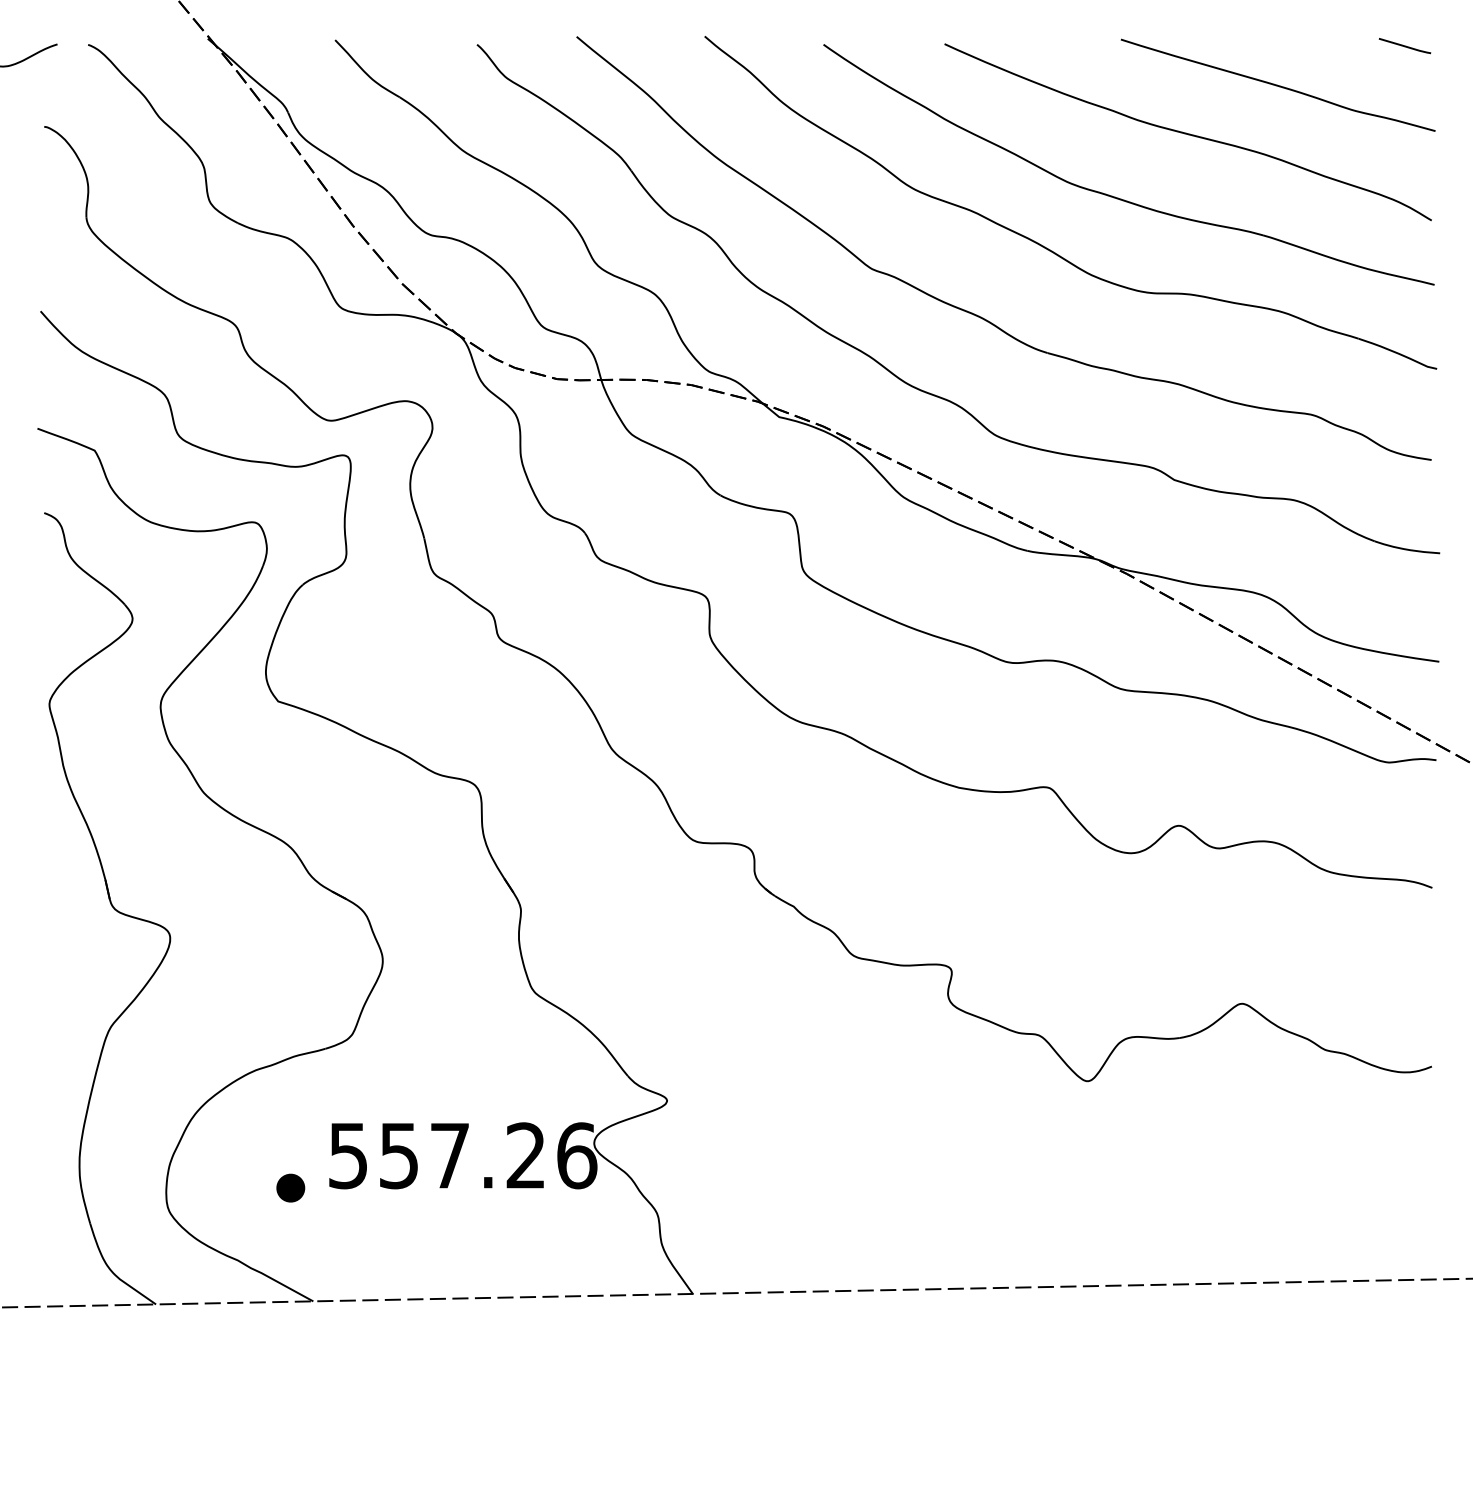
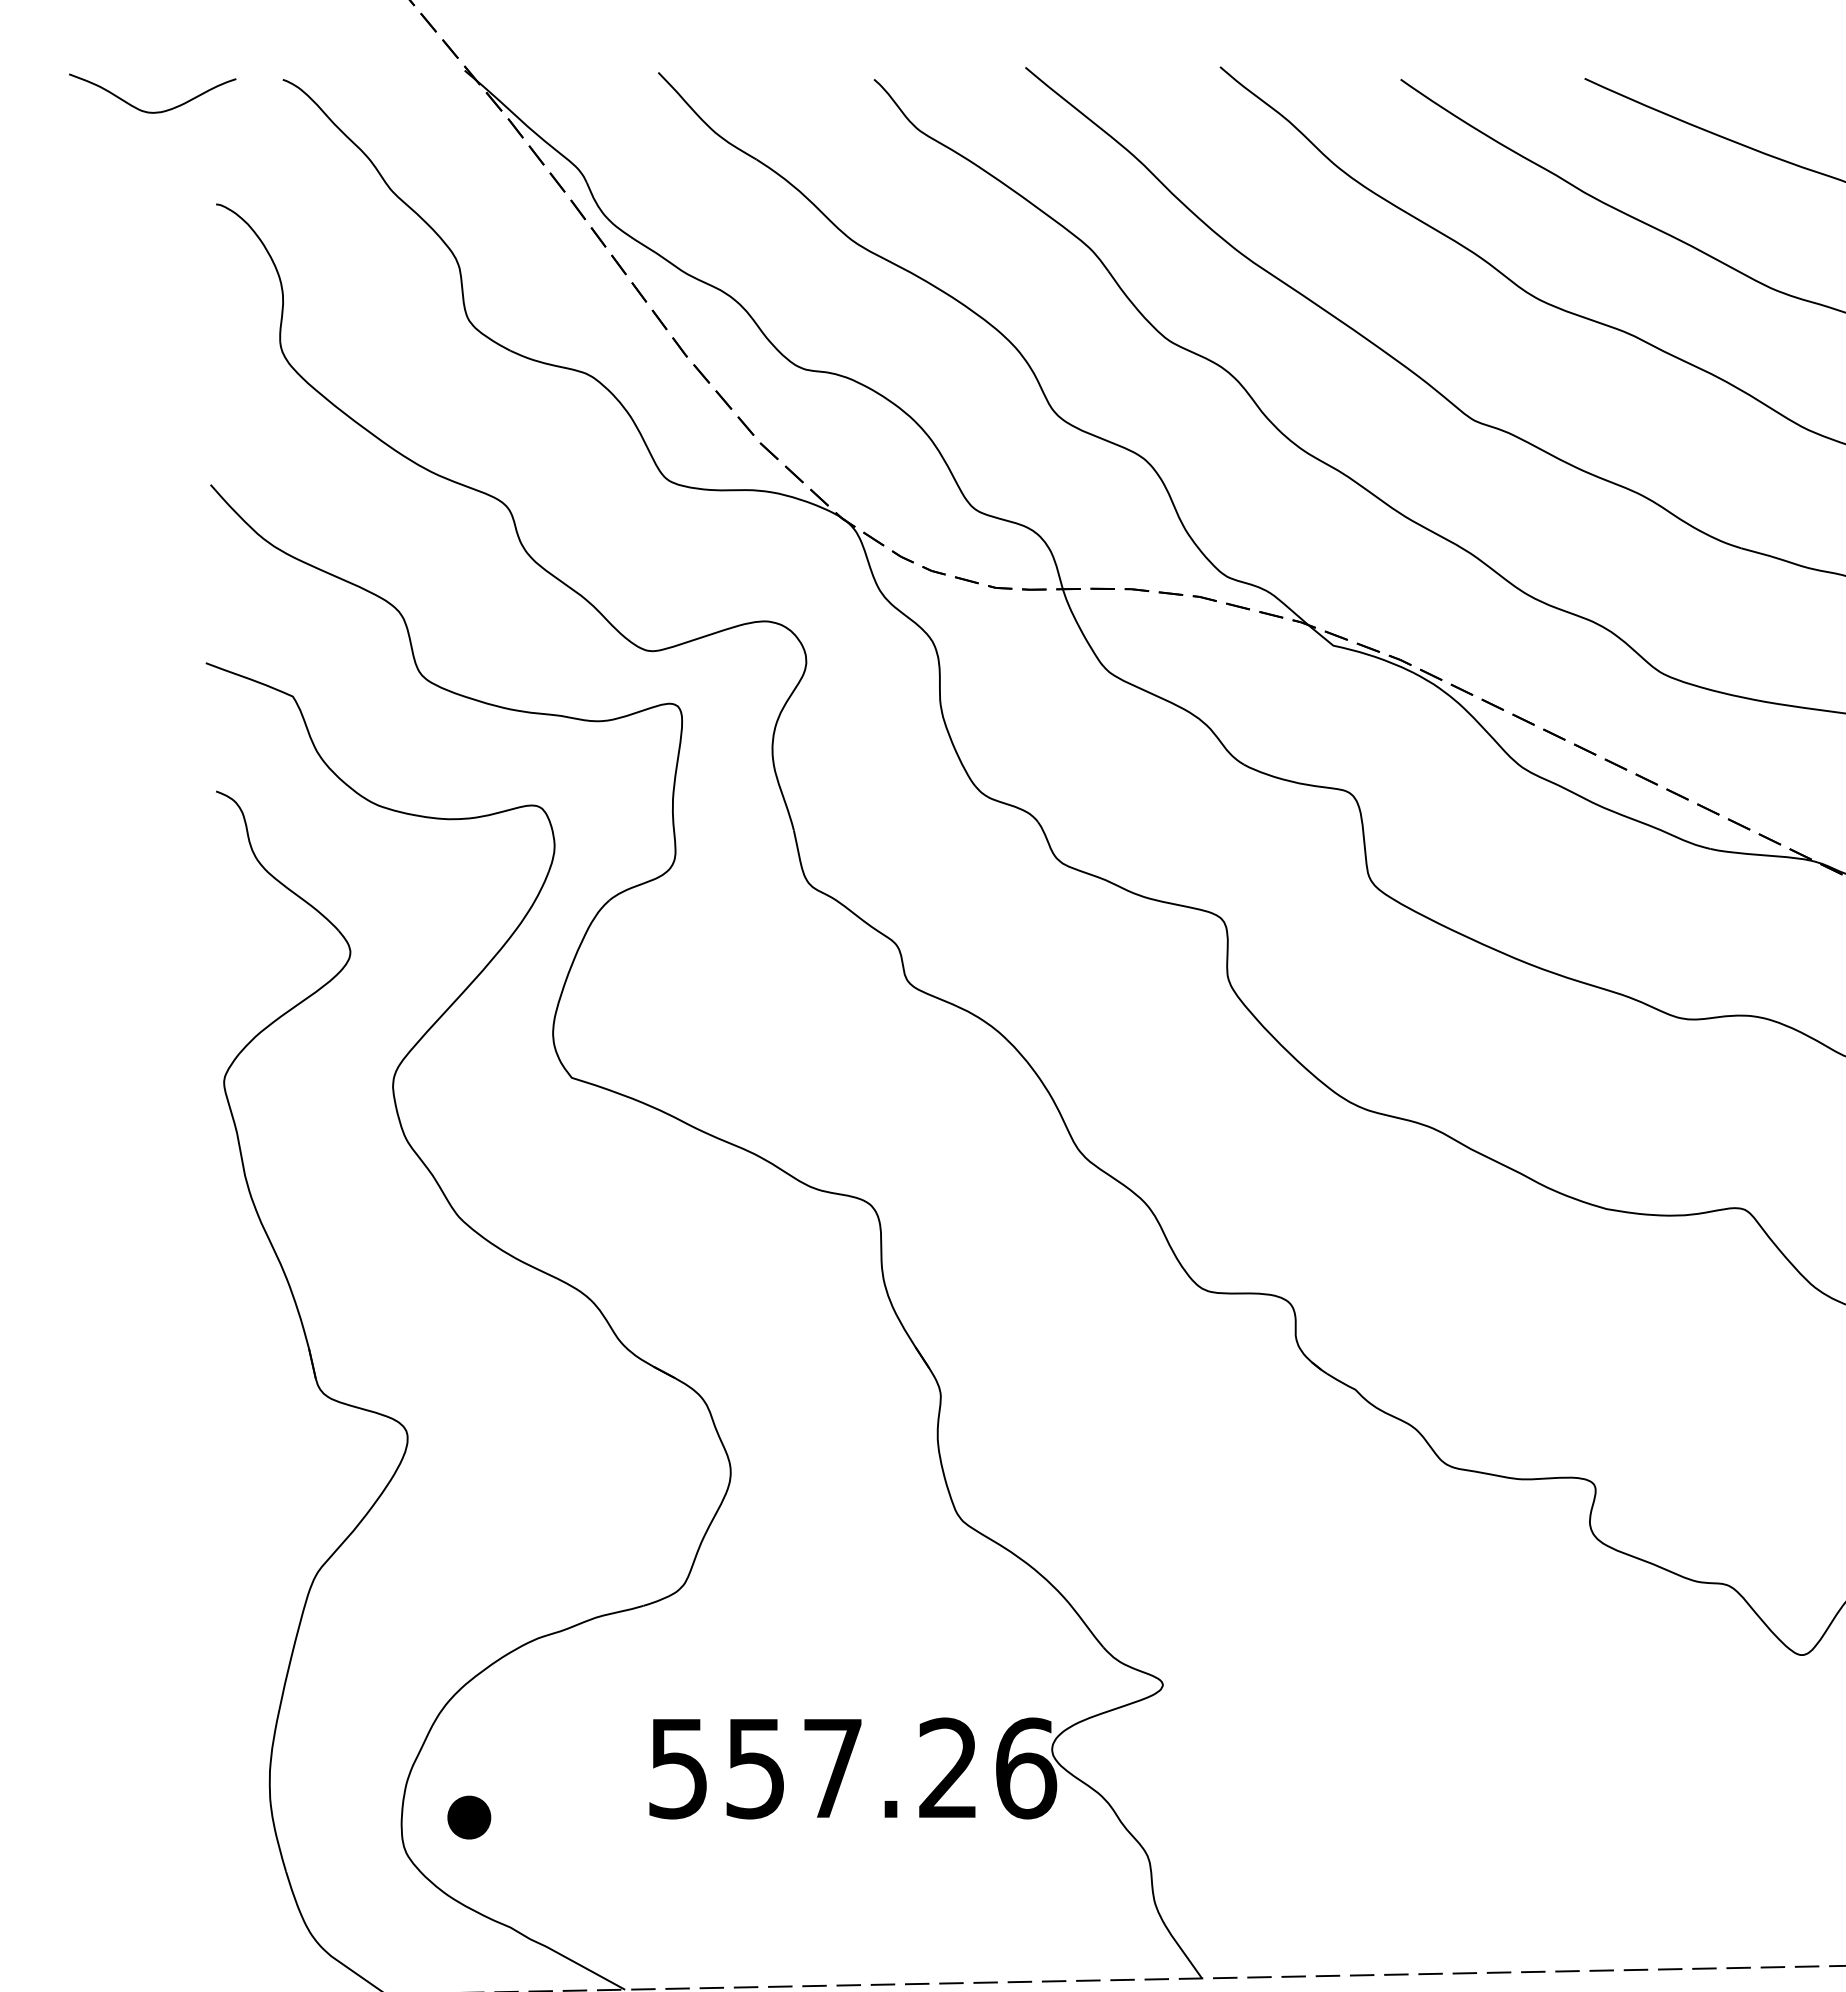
part: (290, 1187) -> (468, 1816), moved

